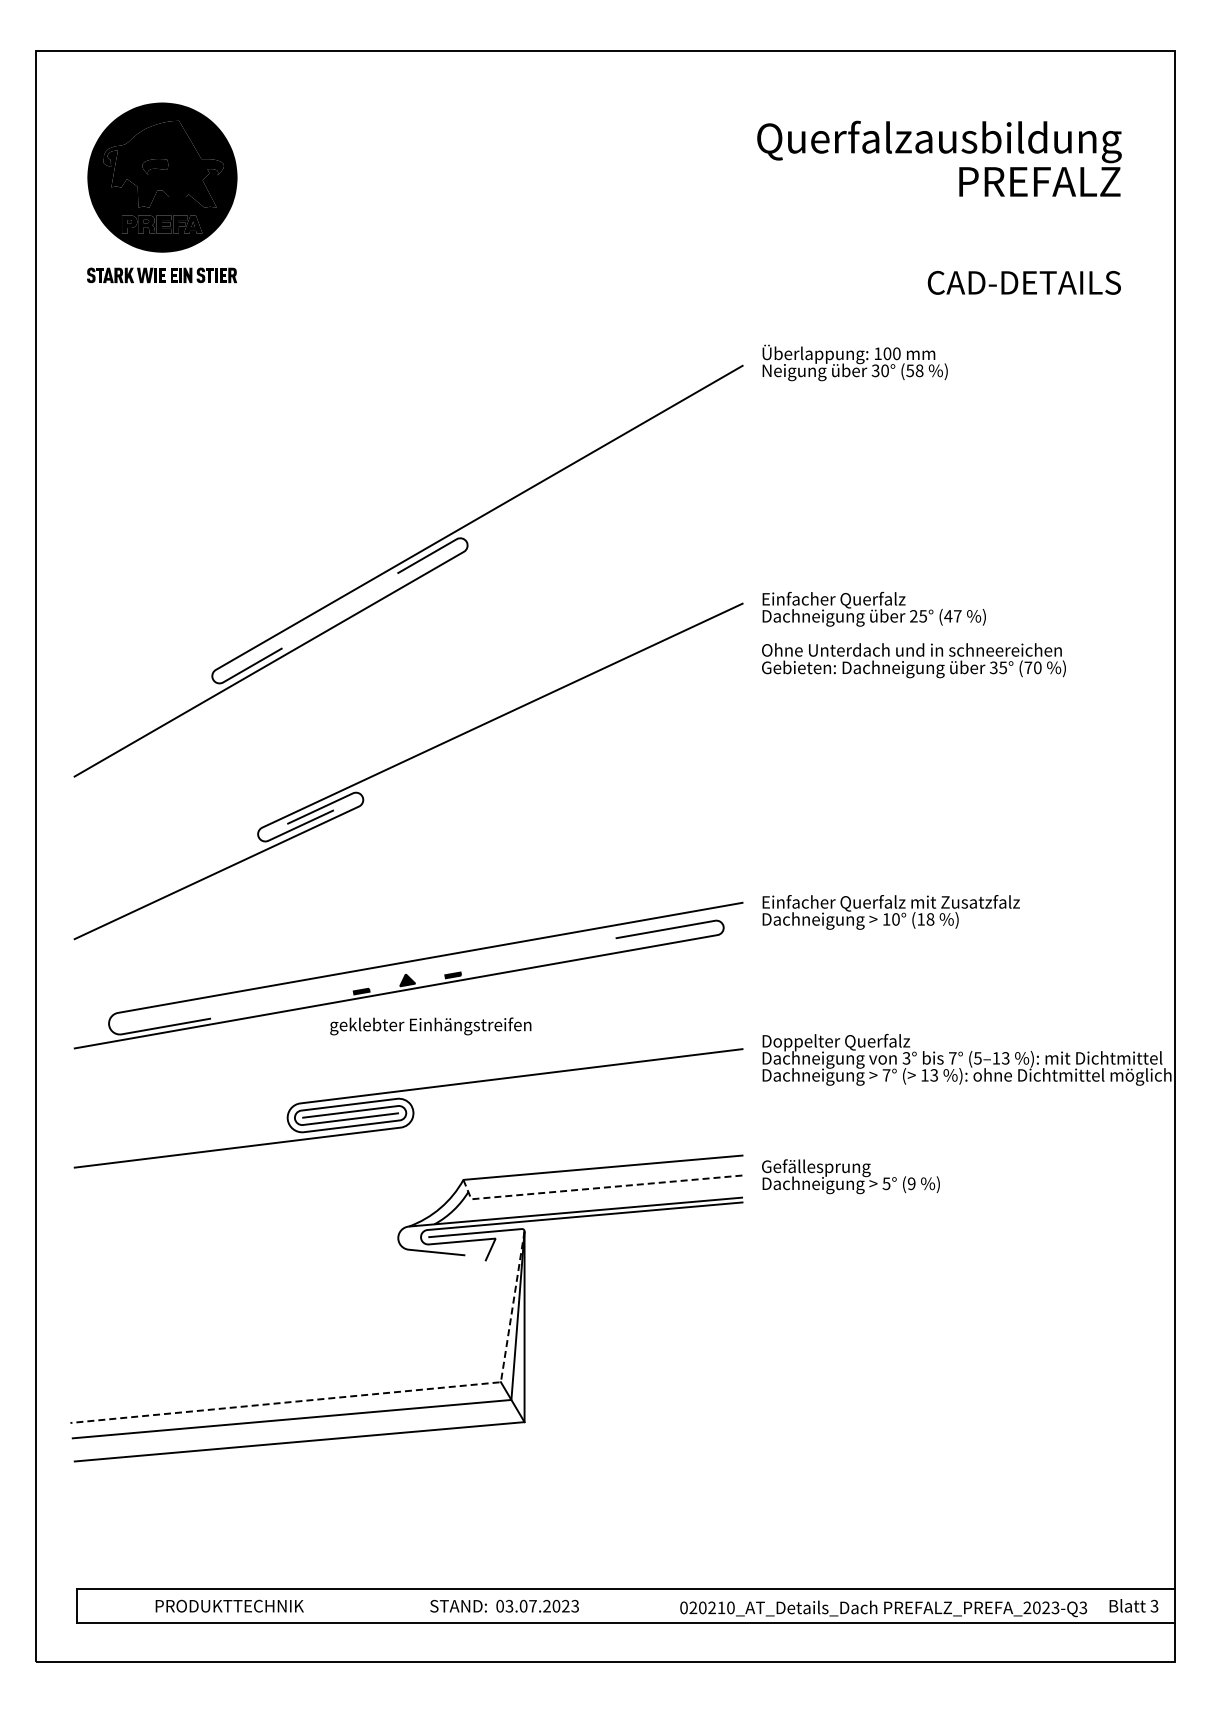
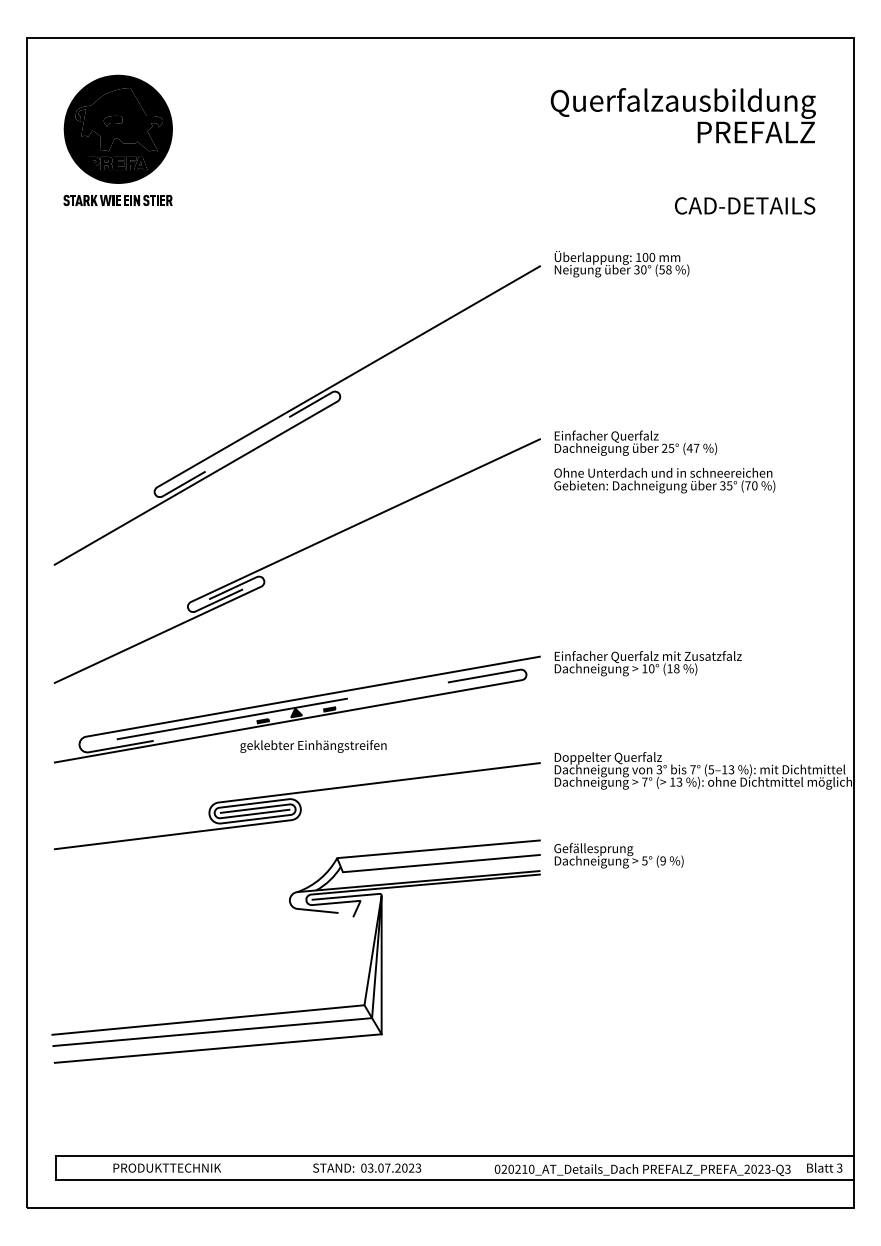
line: (318, 988) -> (231, 718), added
line: (596, 1188) -> (433, 864), dashed -> solid
line: (361, 1395) -> (263, 1014), dashed -> solid

